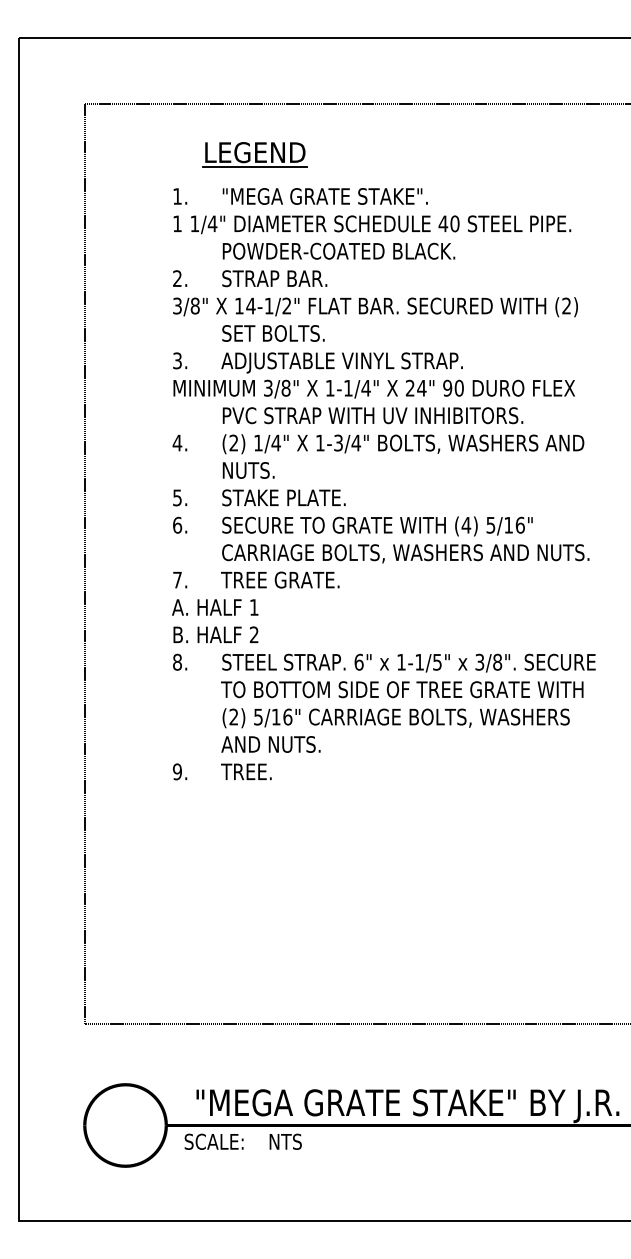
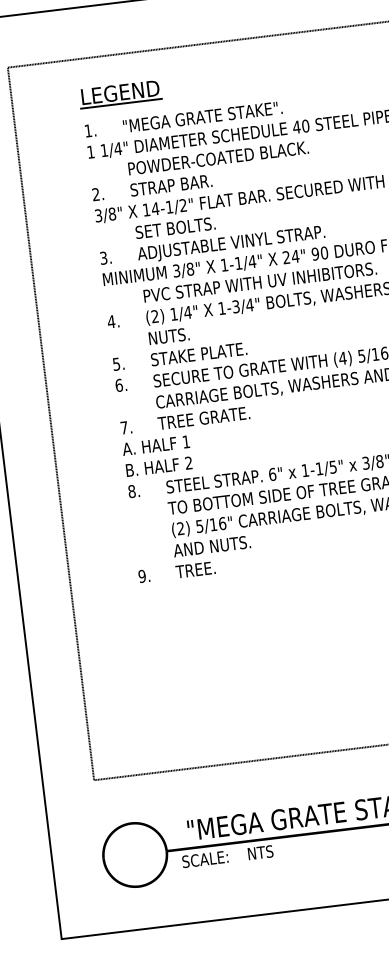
part: (254, 154) -> (120, 94), moved

